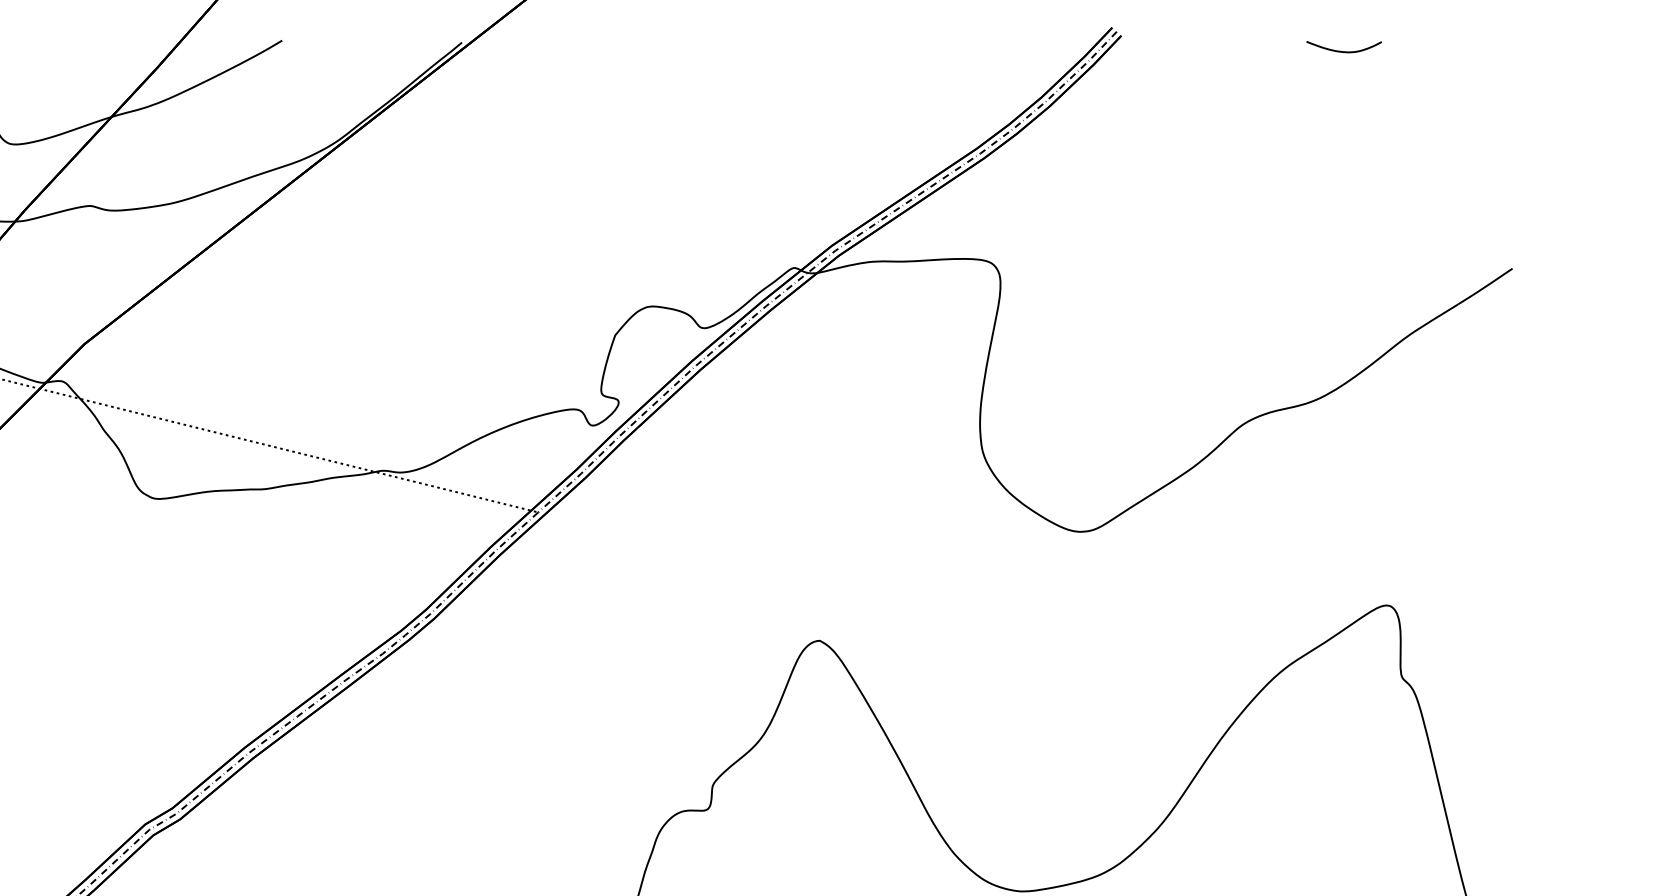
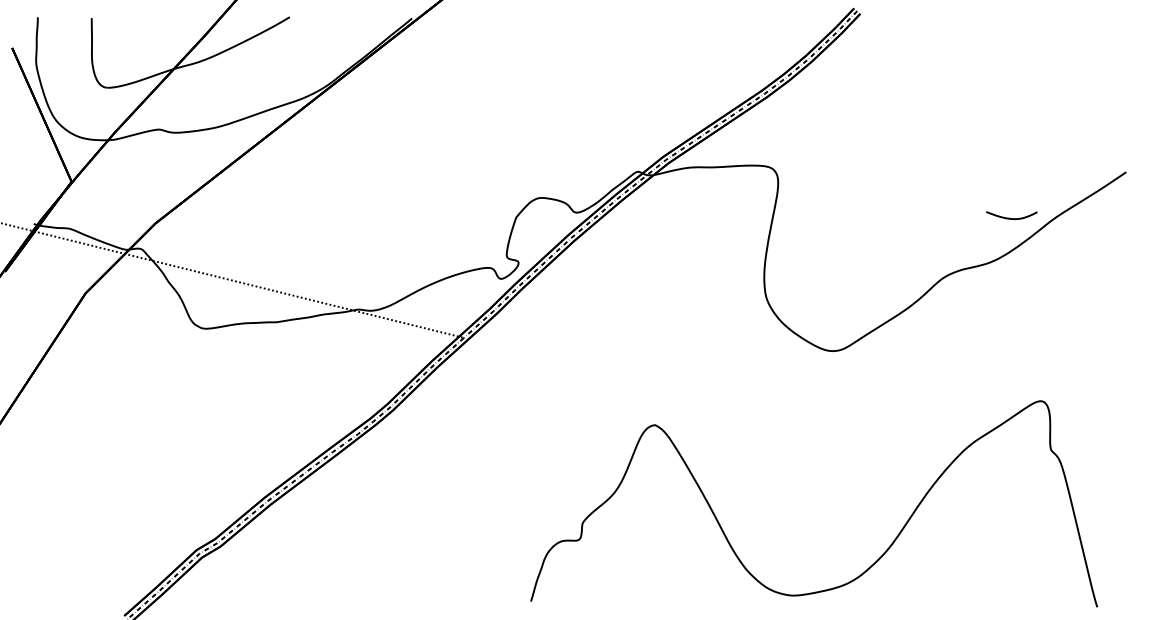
curve: (1340, 49) -> (1009, 217), moved

